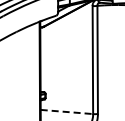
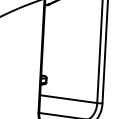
line: (67, 112) -> (69, 99), dashed -> solid

